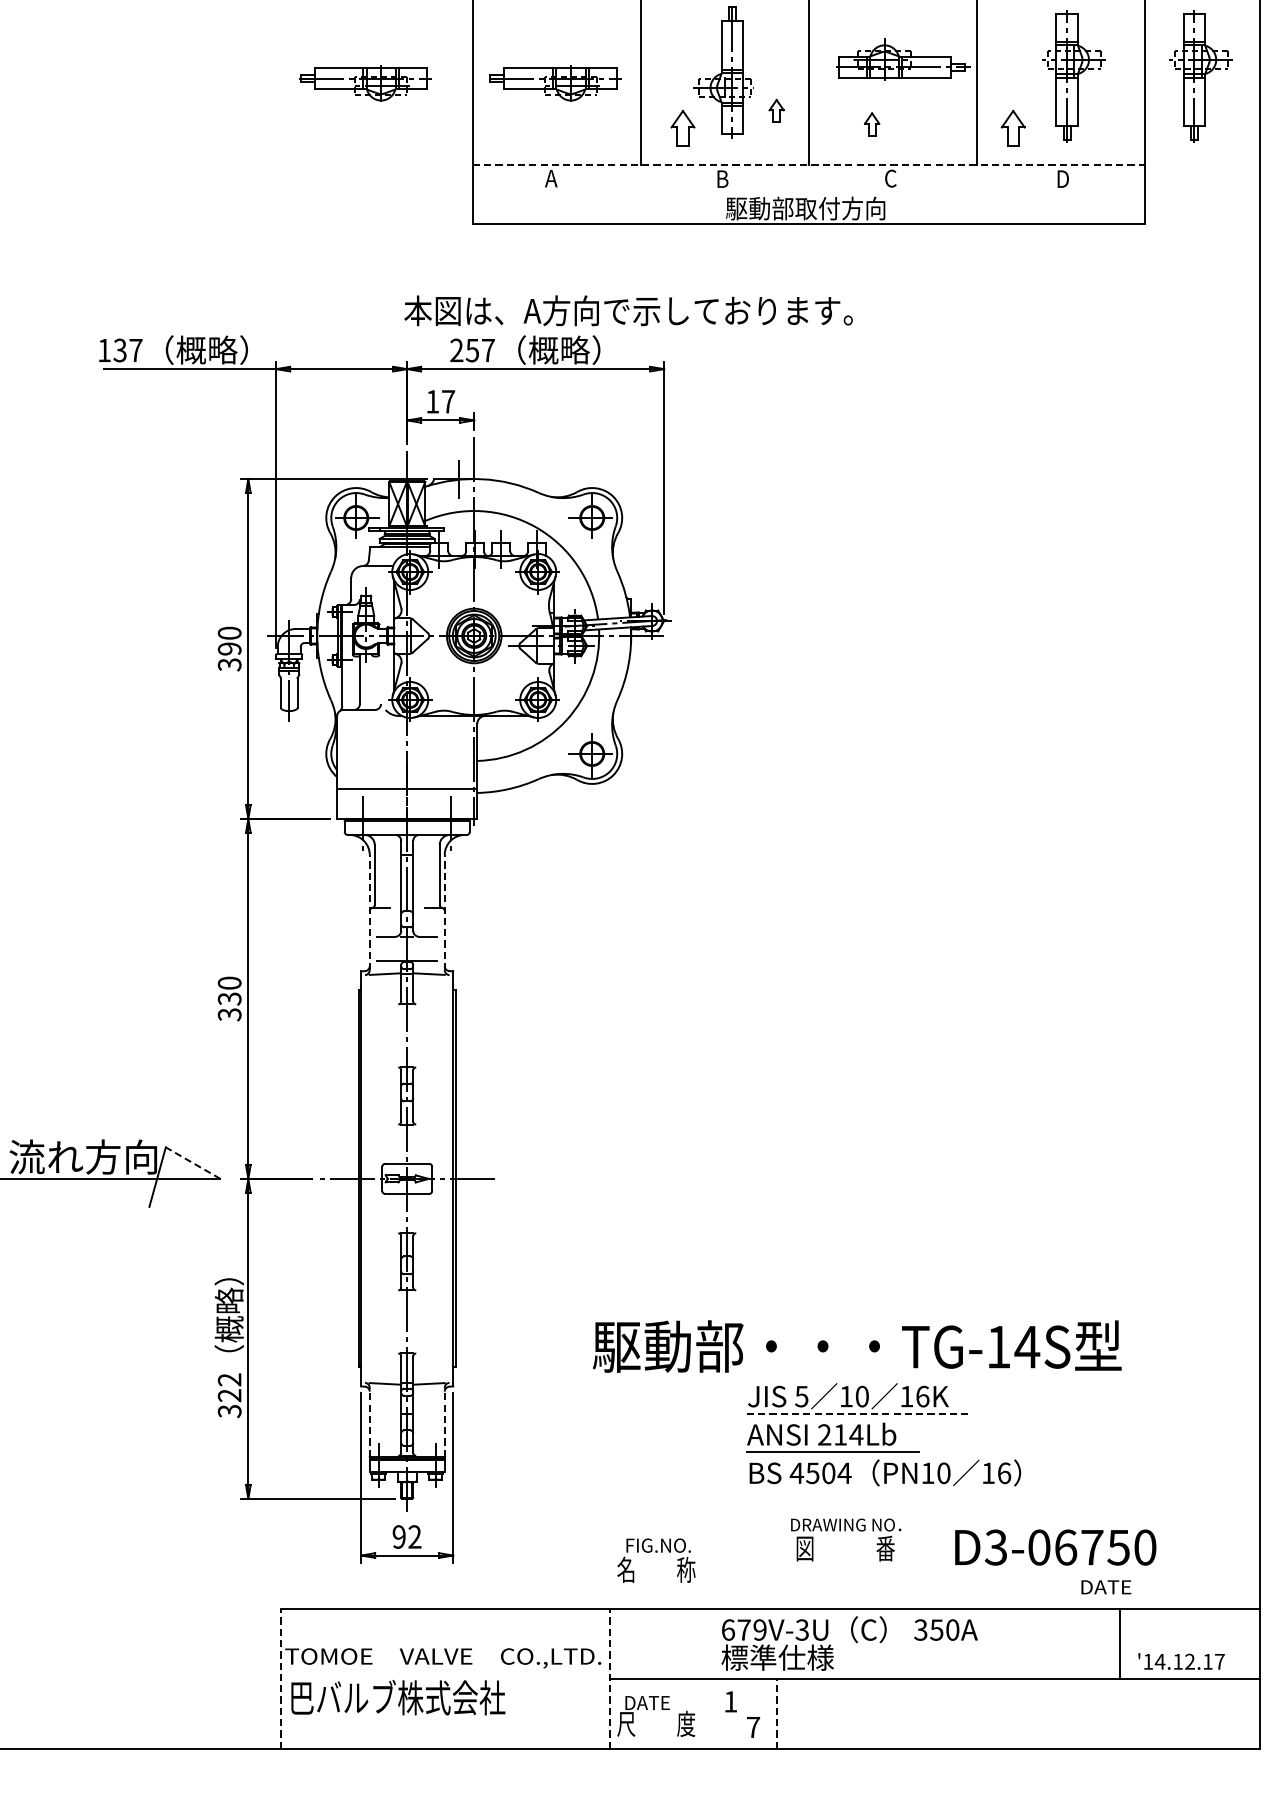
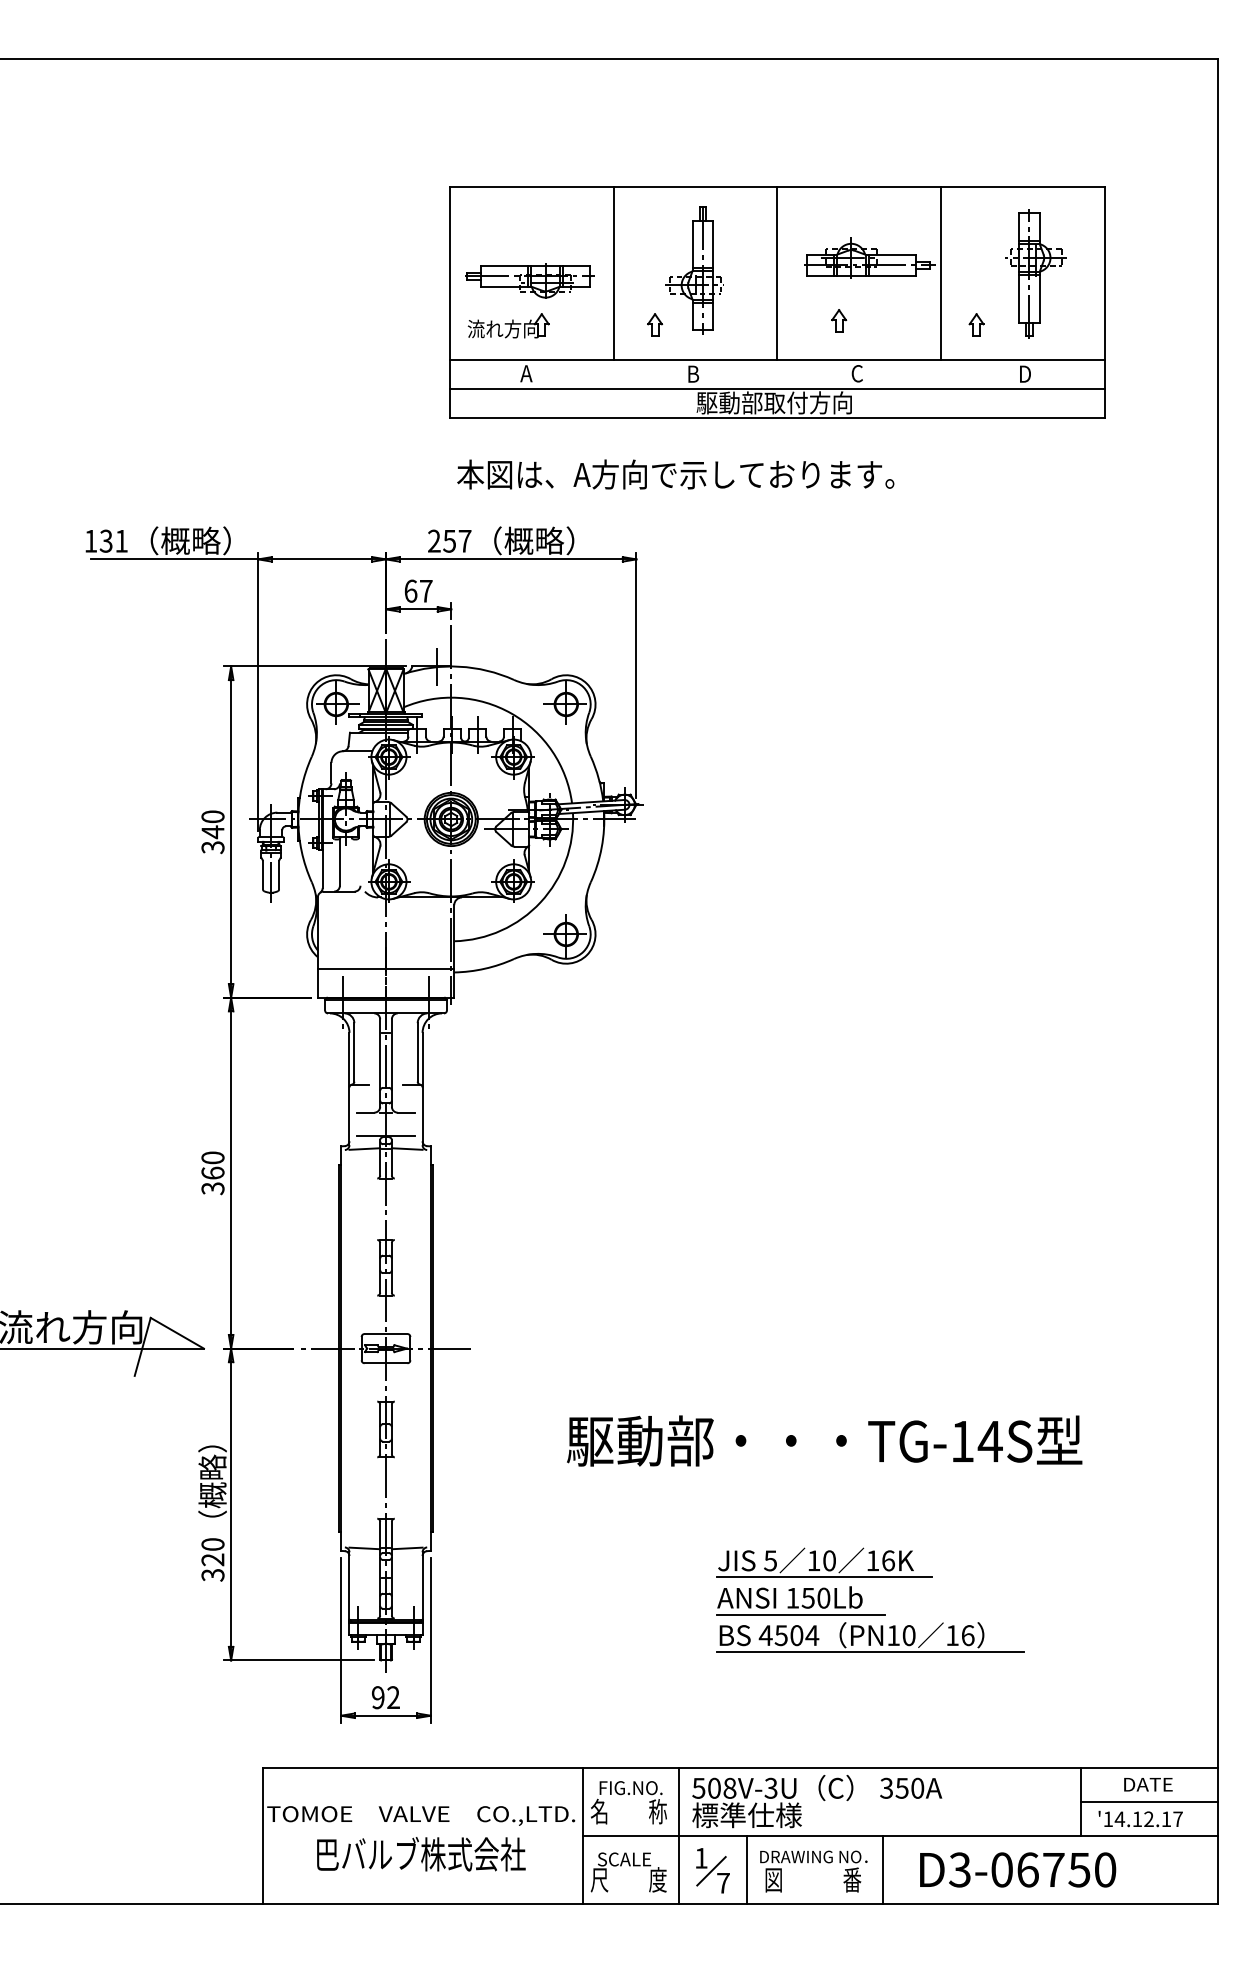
part: (1200, 75) -> (1159, 273), removed
part: (364, 82) -> (344, 280), removed
part: (777, 110) -> (746, 307), removed
part: (683, 128) -> (655, 324), size x0.62
part: (1013, 128) -> (976, 324), size x0.62
part: (532, 129) -> (508, 325), added
line: (808, 165) -> (777, 360), dashed -> solid
line: (807, 194) -> (776, 389), added
text: (628, 310) -> (675, 474), moved
text: (135, 350) -> (121, 541), 137 -> 131
text: (432, 401) -> (410, 590), 17 -> 67
text: (229, 649) -> (212, 832), 390 -> 340
line: (369, 912) -> (349, 1088), dashed -> solid
line: (444, 912) -> (422, 1088), dashed -> solid
text: (229, 998) -> (212, 1172), 330 -> 360
line: (193, 1163) -> (177, 1333), dashed -> solid
text: (857, 1346) -> (824, 1440), moved
text: (229, 1379) -> (212, 1544), 322 -> 320
line: (857, 1413) -> (824, 1577), dashed -> solid
line: (369, 1421) -> (349, 1585), dashed -> solid
line: (444, 1421) -> (422, 1585), dashed -> solid
text: (840, 1434) -> (808, 1597), 214Lb -> 150Lb
line: (904, 1490) -> (870, 1652), added
text: (845, 1539) -> (813, 1871), moved
text: (1056, 1547) -> (1018, 1869), moved
text: (656, 1560) -> (628, 1802), moved
text: (1106, 1587) -> (1148, 1784), moved
text: (744, 1629) -> (714, 1787), 679V-3U -> 508V-3U
line: (1190, 1643) -> (1149, 1801), added
line: (280, 1678) -> (262, 1835), dashed -> solid
line: (609, 1678) -> (583, 1835), dashed -> solid
line: (707, 1678) -> (678, 1835), added
text: (398, 1697) -> (421, 1854), moved
text: (651, 1703) -> (624, 1859), DATE -> SCALE
line: (777, 1713) -> (746, 1869), dashed -> solid
line: (917, 1713) -> (883, 1869), added
line: (741, 1715) -> (711, 1871), added

